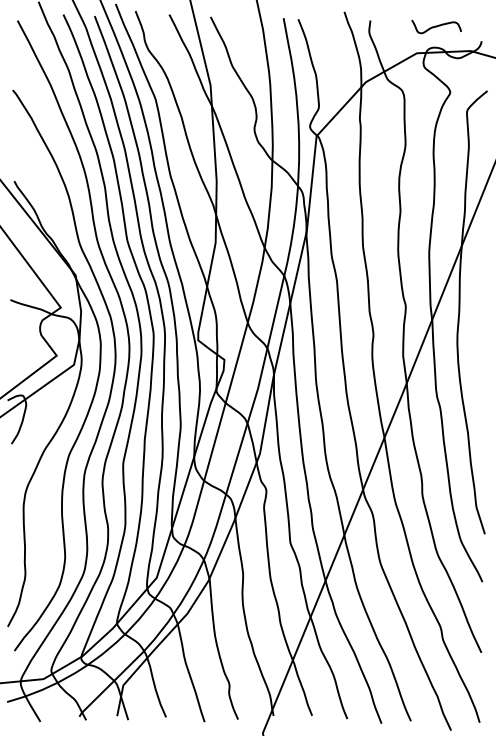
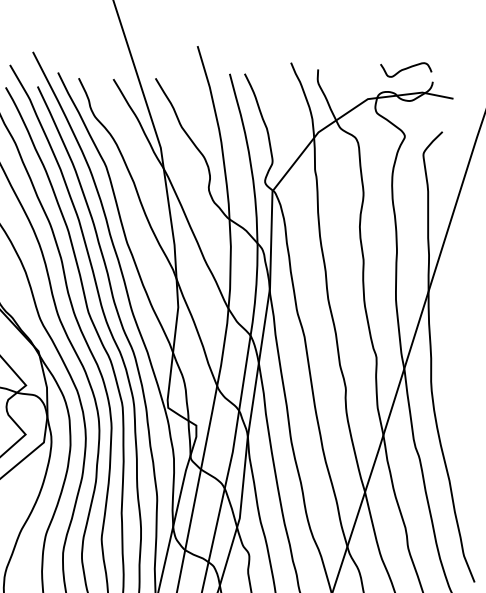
curve: (436, 26) -> (406, 68), moved

